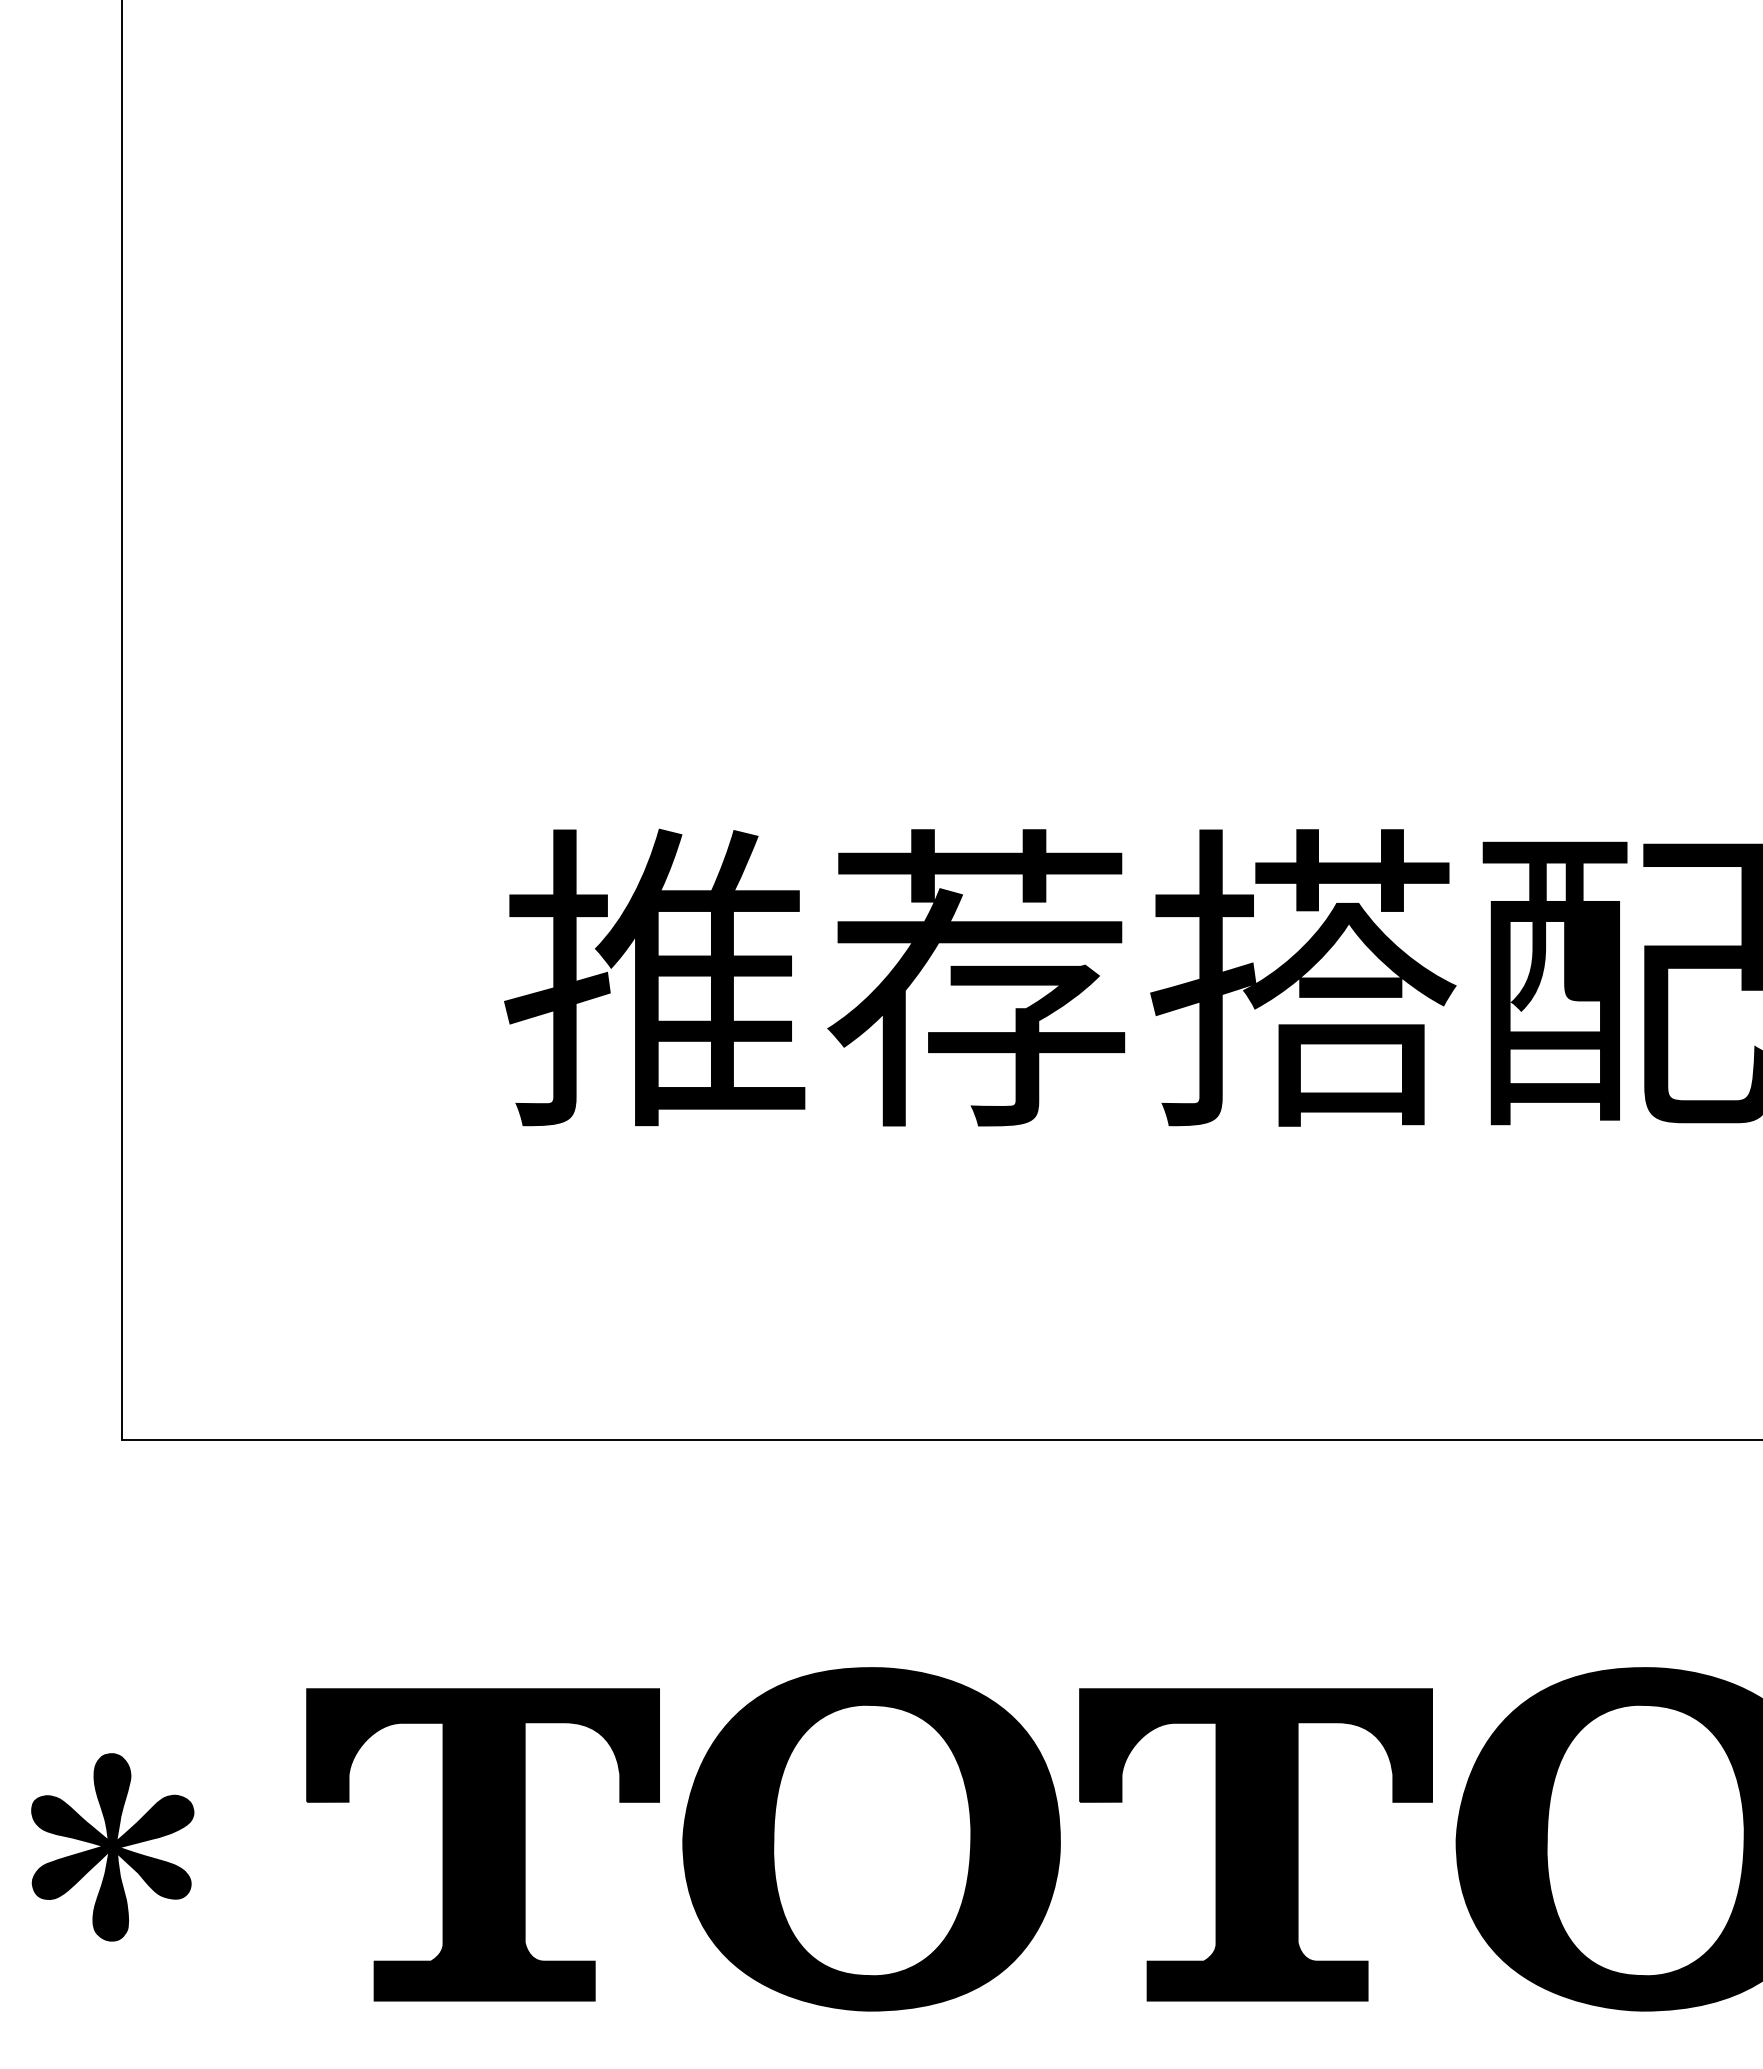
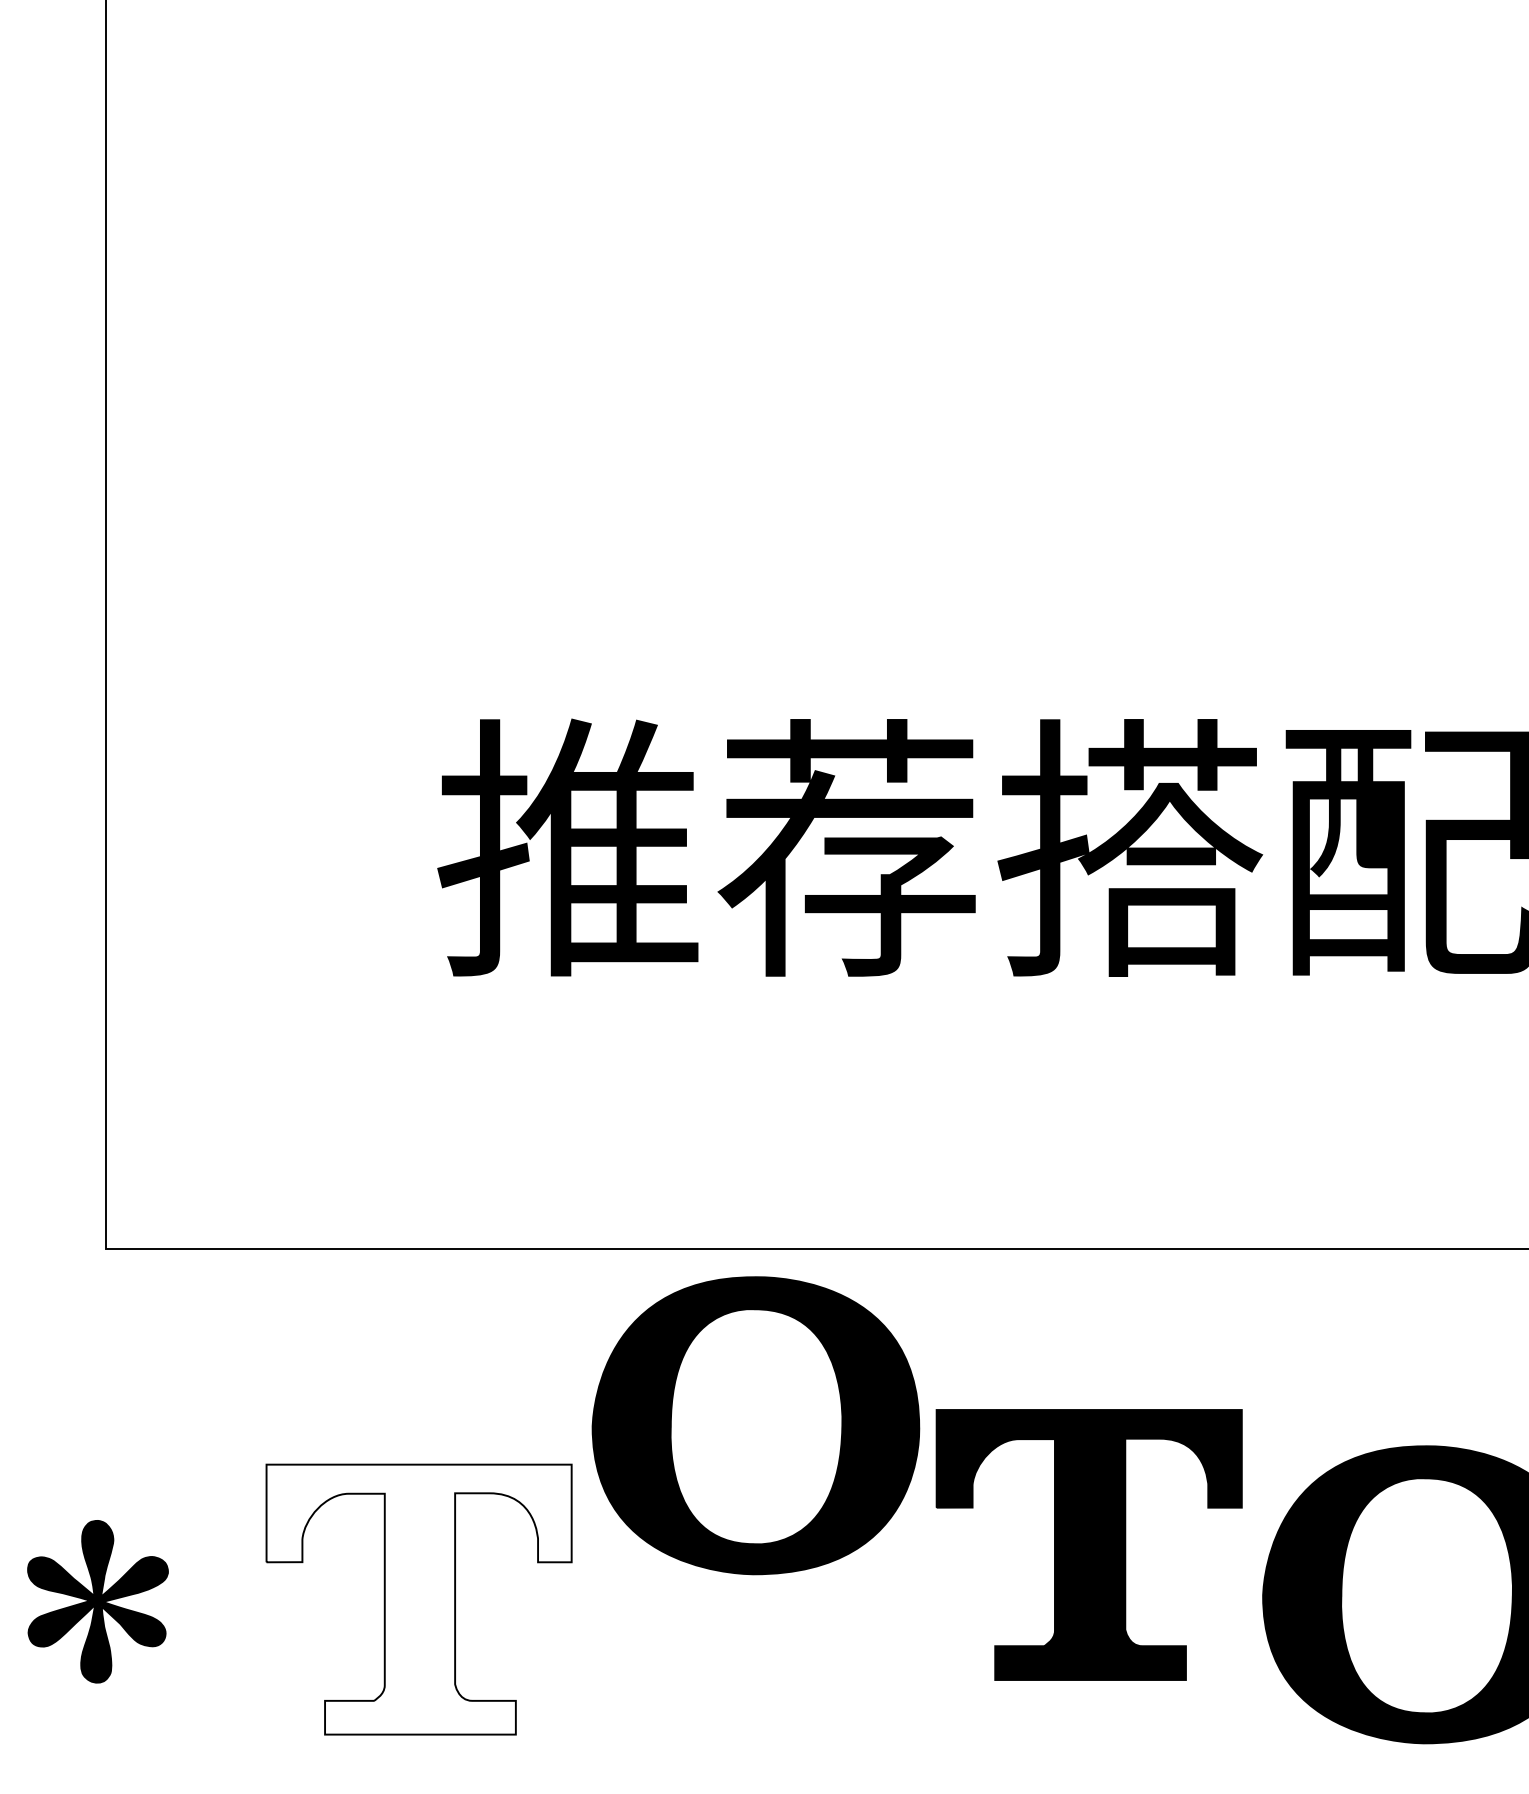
part: (871, 1839) -> (755, 1425), moved
fill: (483, 1844) -> (419, 1599), removed
part: (1255, 1844) -> (1088, 1544), moved

